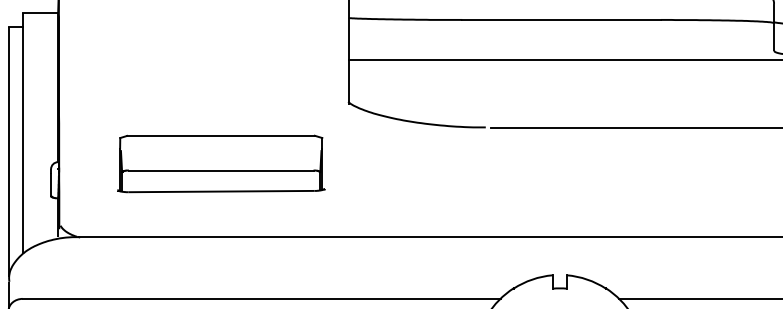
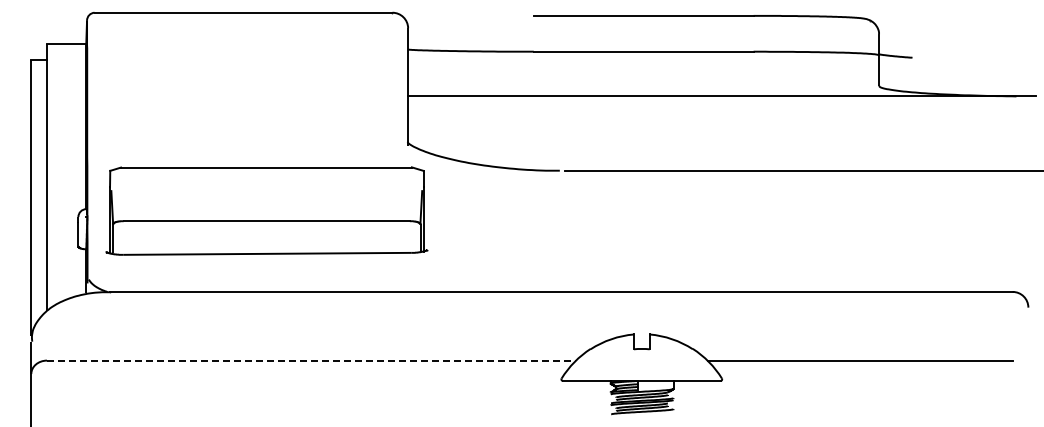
part: (220, 164) -> (266, 211), size x1.4
line: (261, 298) -> (311, 360), solid -> dashed

